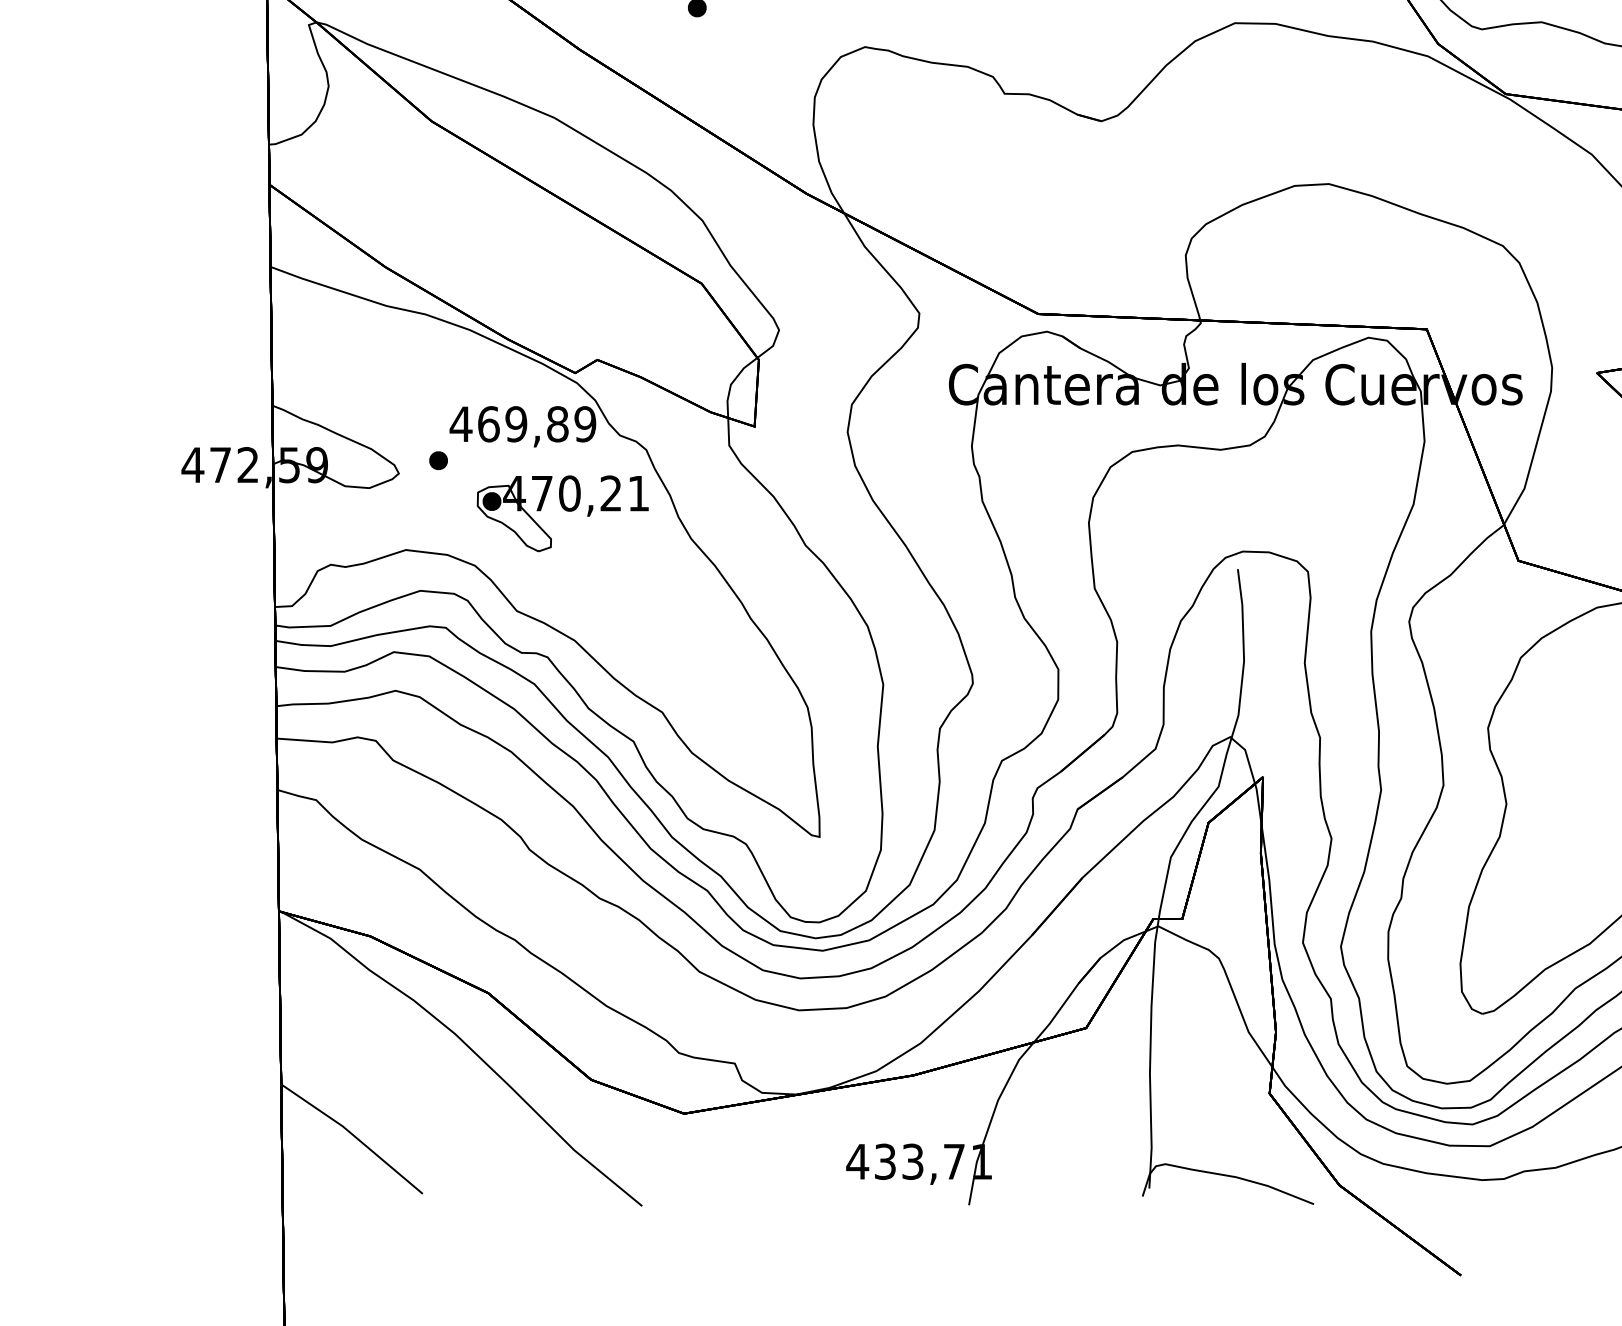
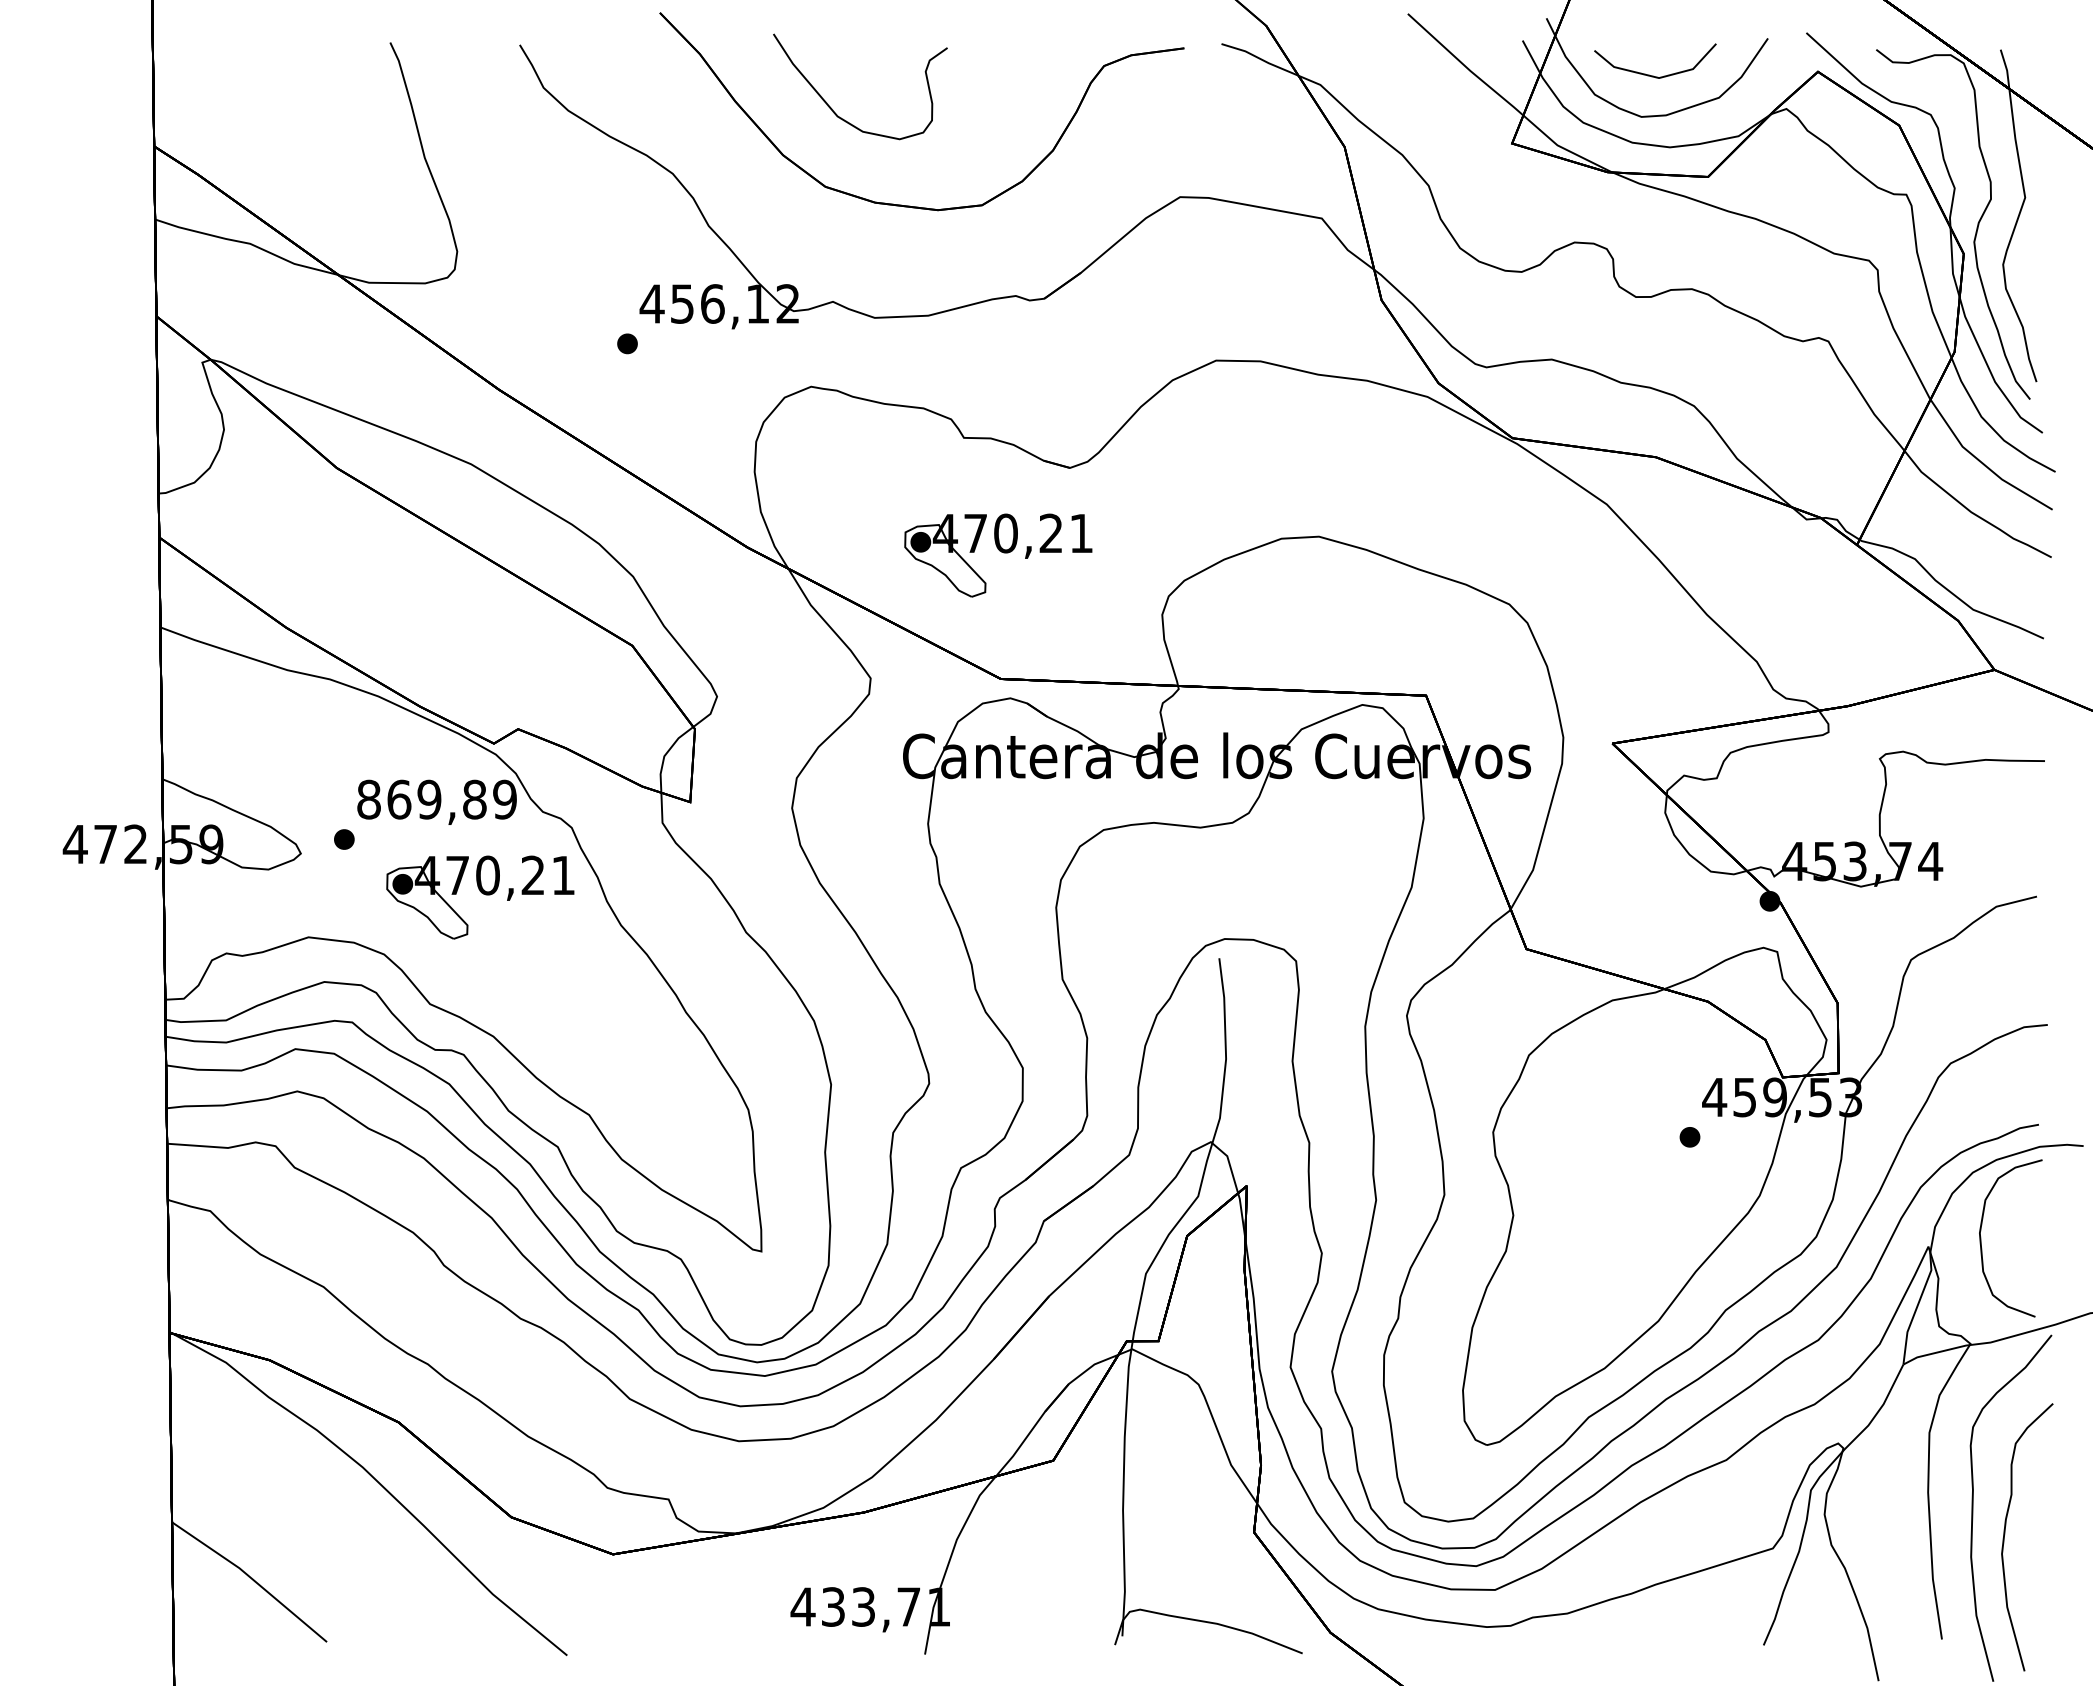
part: (1036, 201) -> (998, 555), added
text: (460, 424) -> (368, 799), 469,89 -> 869,89

